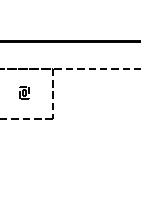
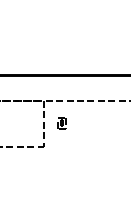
part: (23, 93) -> (61, 123), moved

